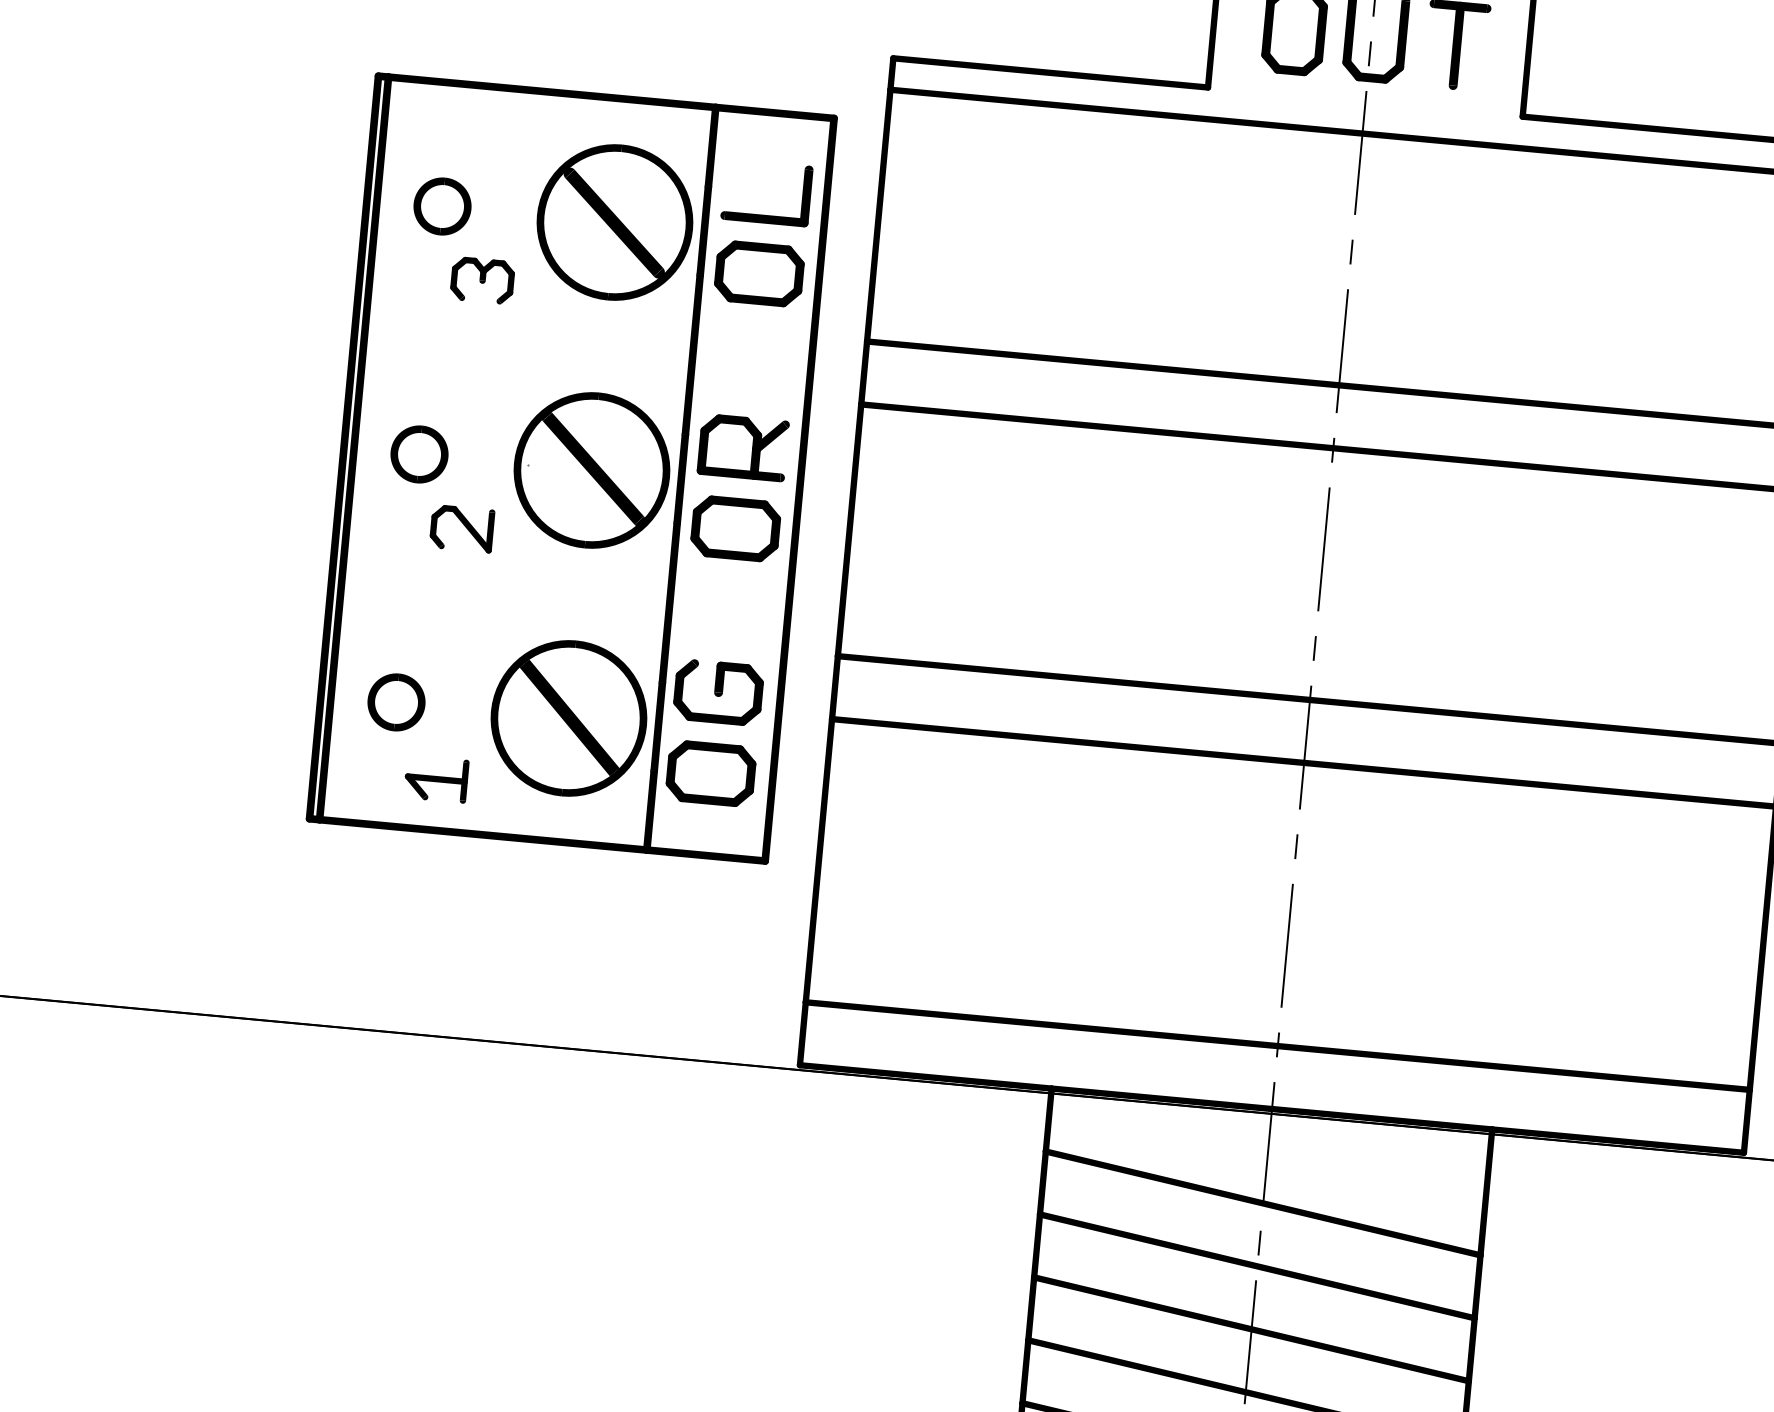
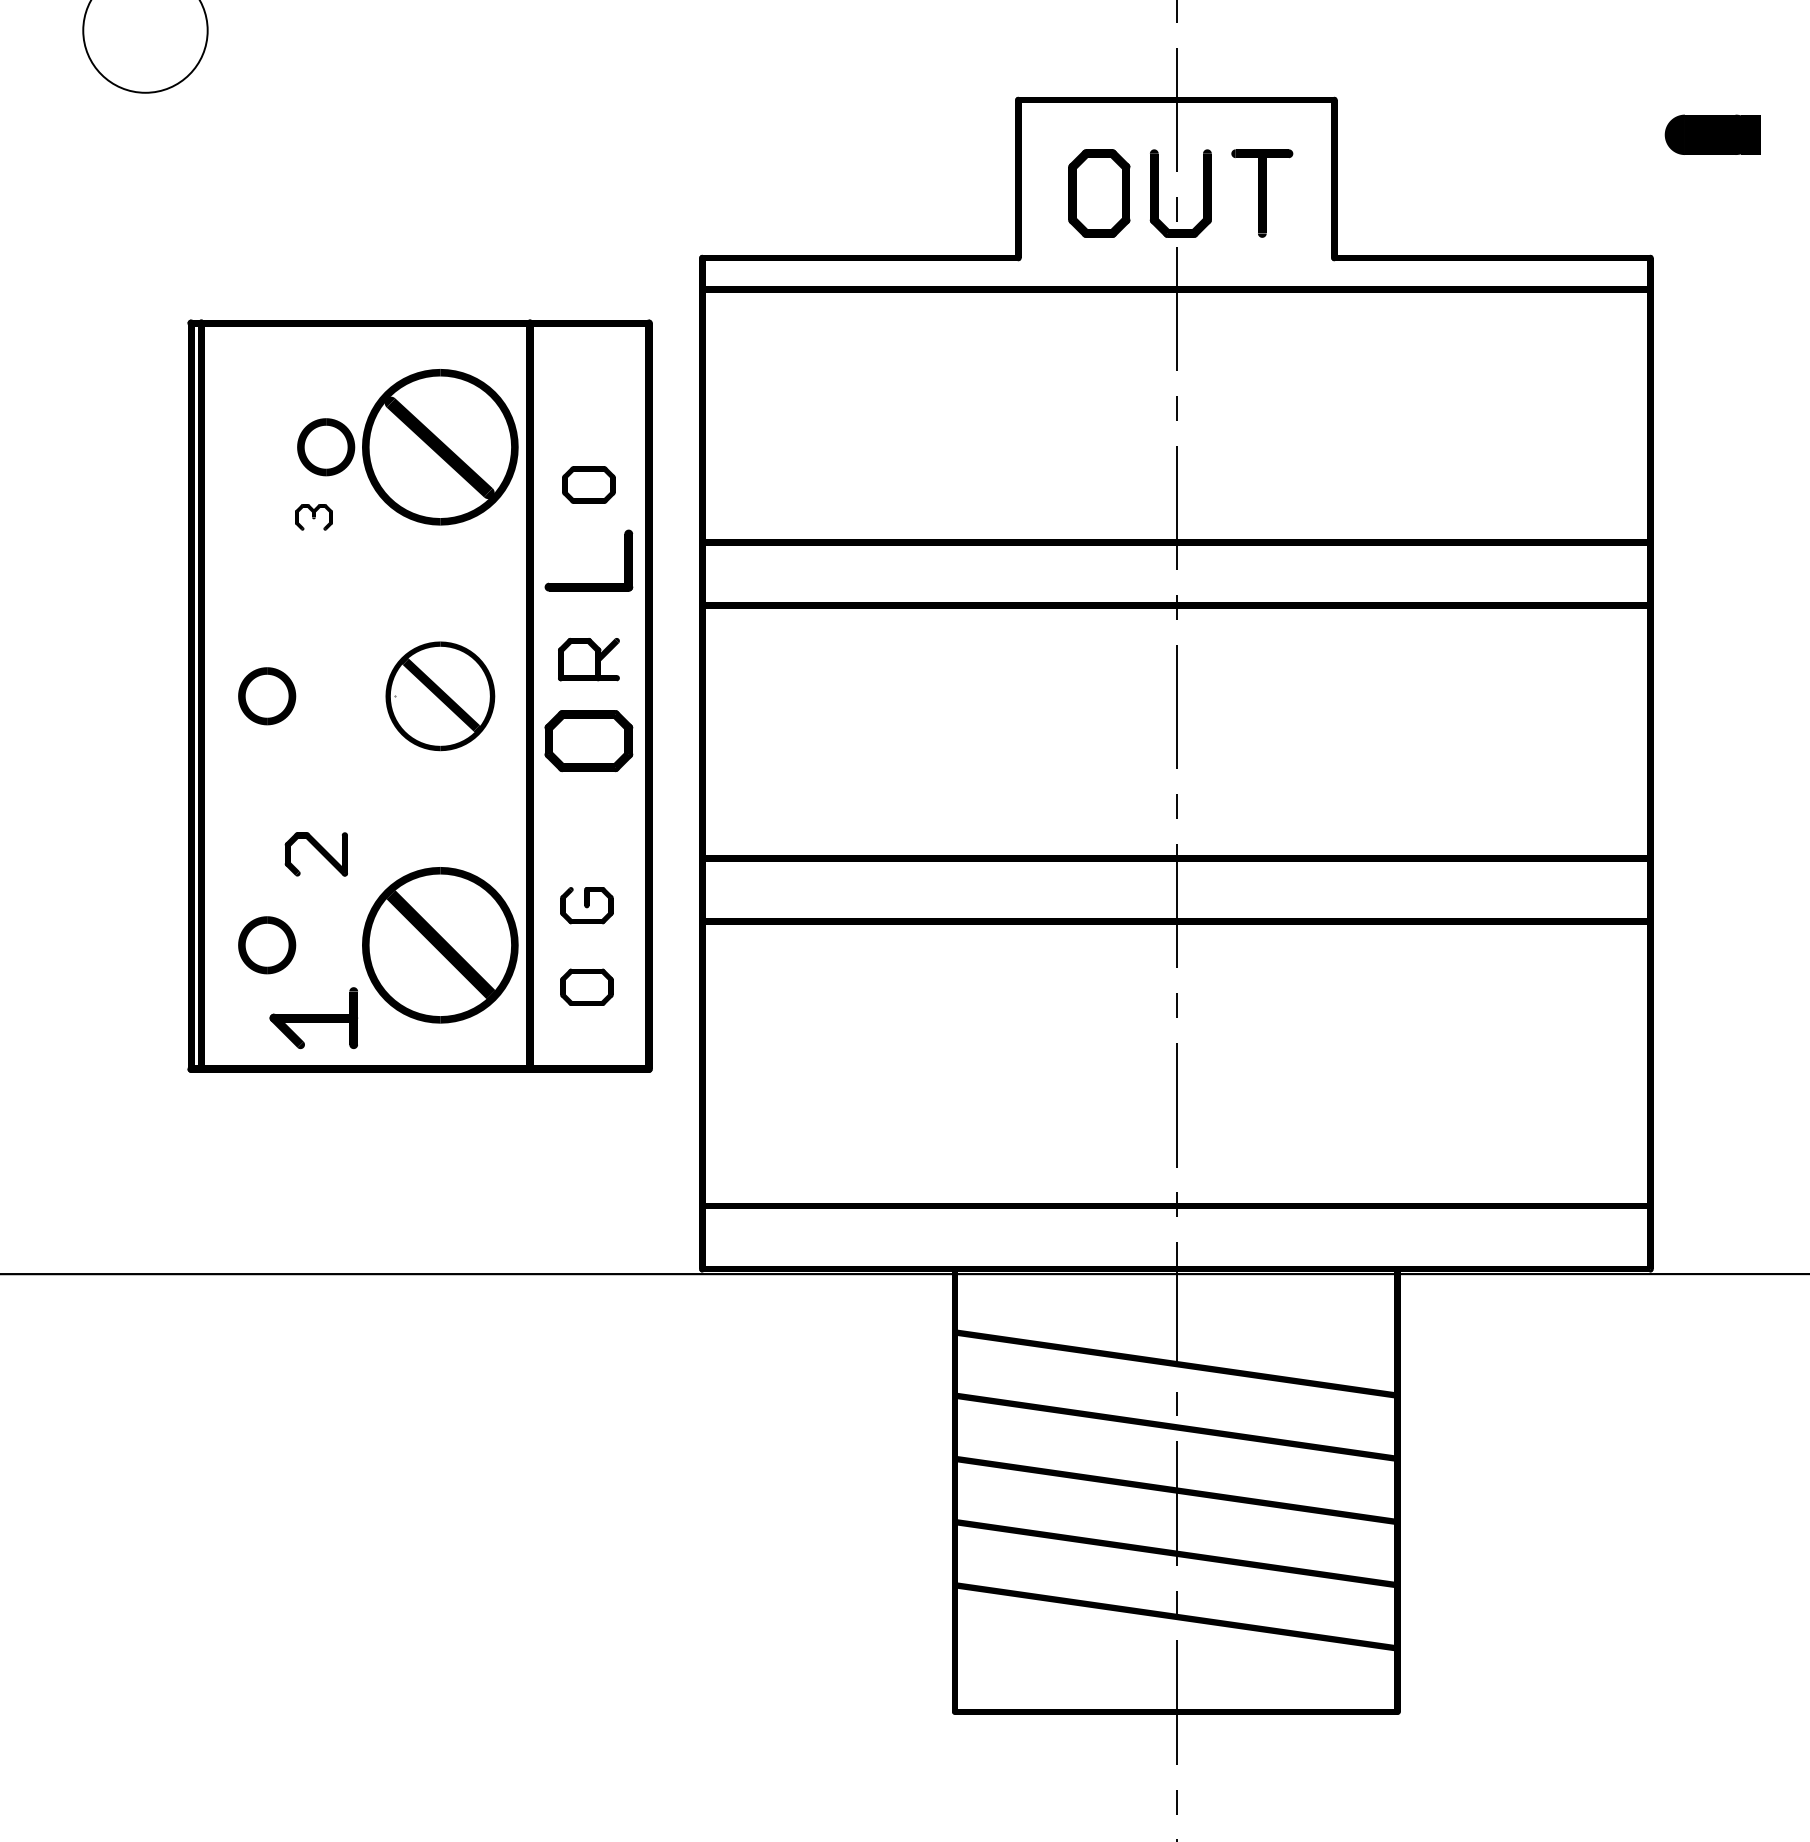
part: (442, 206) -> (326, 447), moved
part: (764, 215) -> (588, 583), moved
part: (759, 273) -> (588, 484), size x0.6
part: (482, 280) -> (313, 517), size x0.6
part: (742, 447) -> (588, 659), size x0.7
part: (592, 470) -> (440, 696), size x0.7
part: (461, 528) -> (315, 854), moved
part: (718, 692) -> (586, 905), size x0.6
part: (710, 773) -> (586, 987), size x0.6
part: (436, 778) -> (313, 1017), size x1.4

